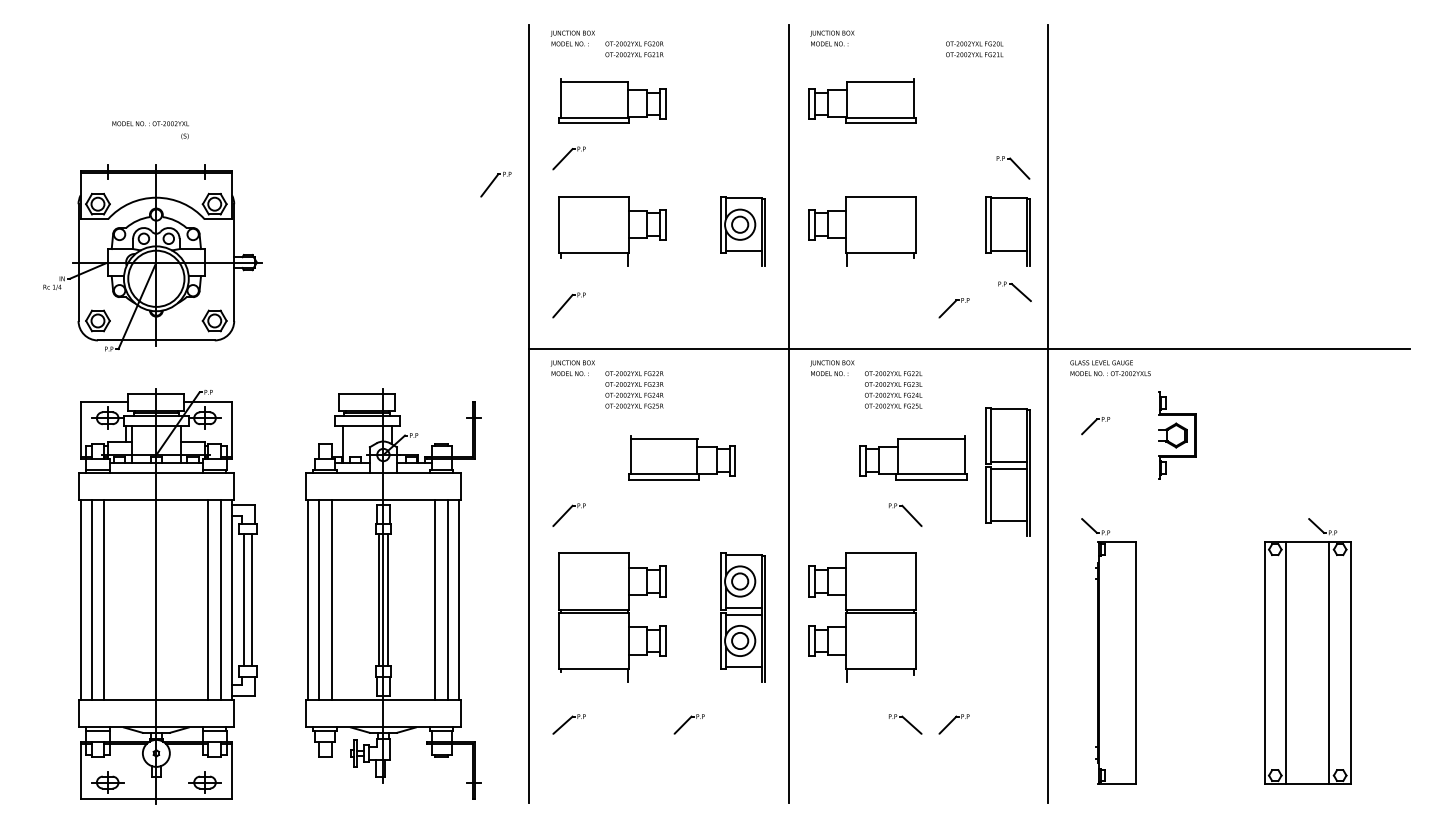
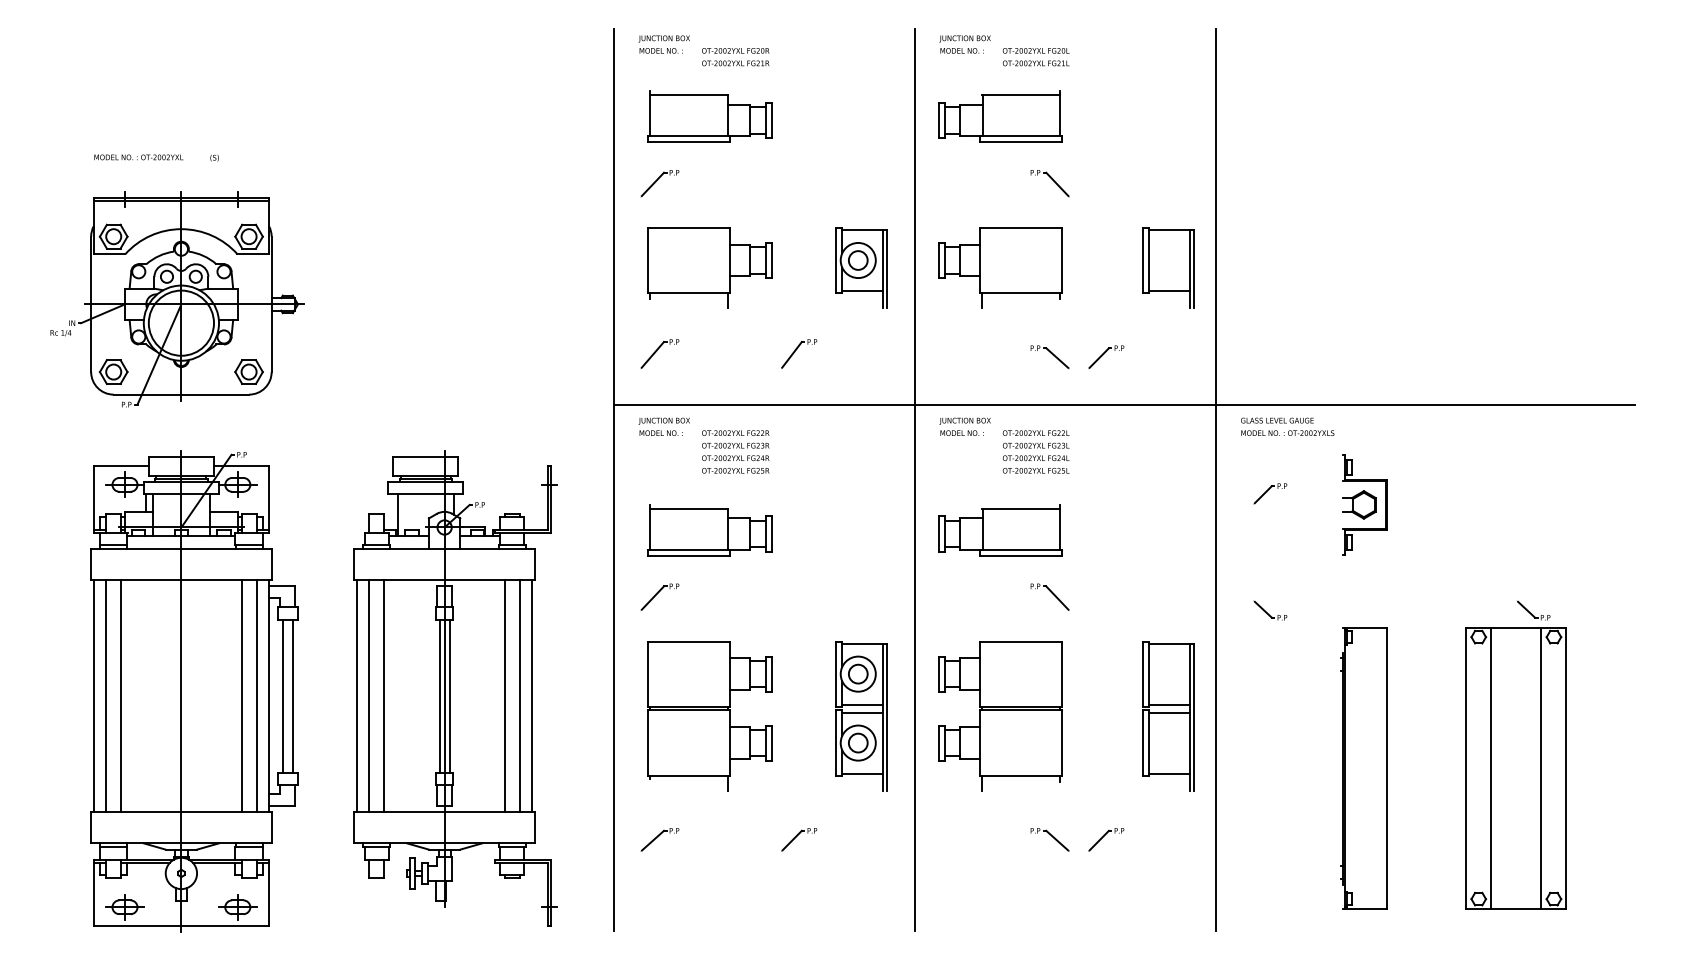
text: (974, 49) -> (1035, 57), moved
text: (150, 123) -> (138, 157), moved
part: (1012, 167) -> (1049, 183), moved
part: (496, 184) -> (799, 353), moved
part: (1014, 291) -> (1049, 356), moved
part: (681, 457) -> (709, 530), moved
part: (913, 457) -> (1000, 530), moved
part: (1007, 472) -> (1168, 716), moved
part: (1115, 662) -> (1363, 768), moved

